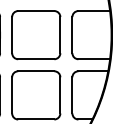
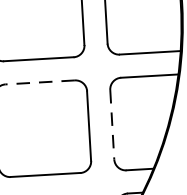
line: (35, 71) -> (38, 82), solid -> dashed
line: (72, 95) -> (112, 124), solid -> dashed

